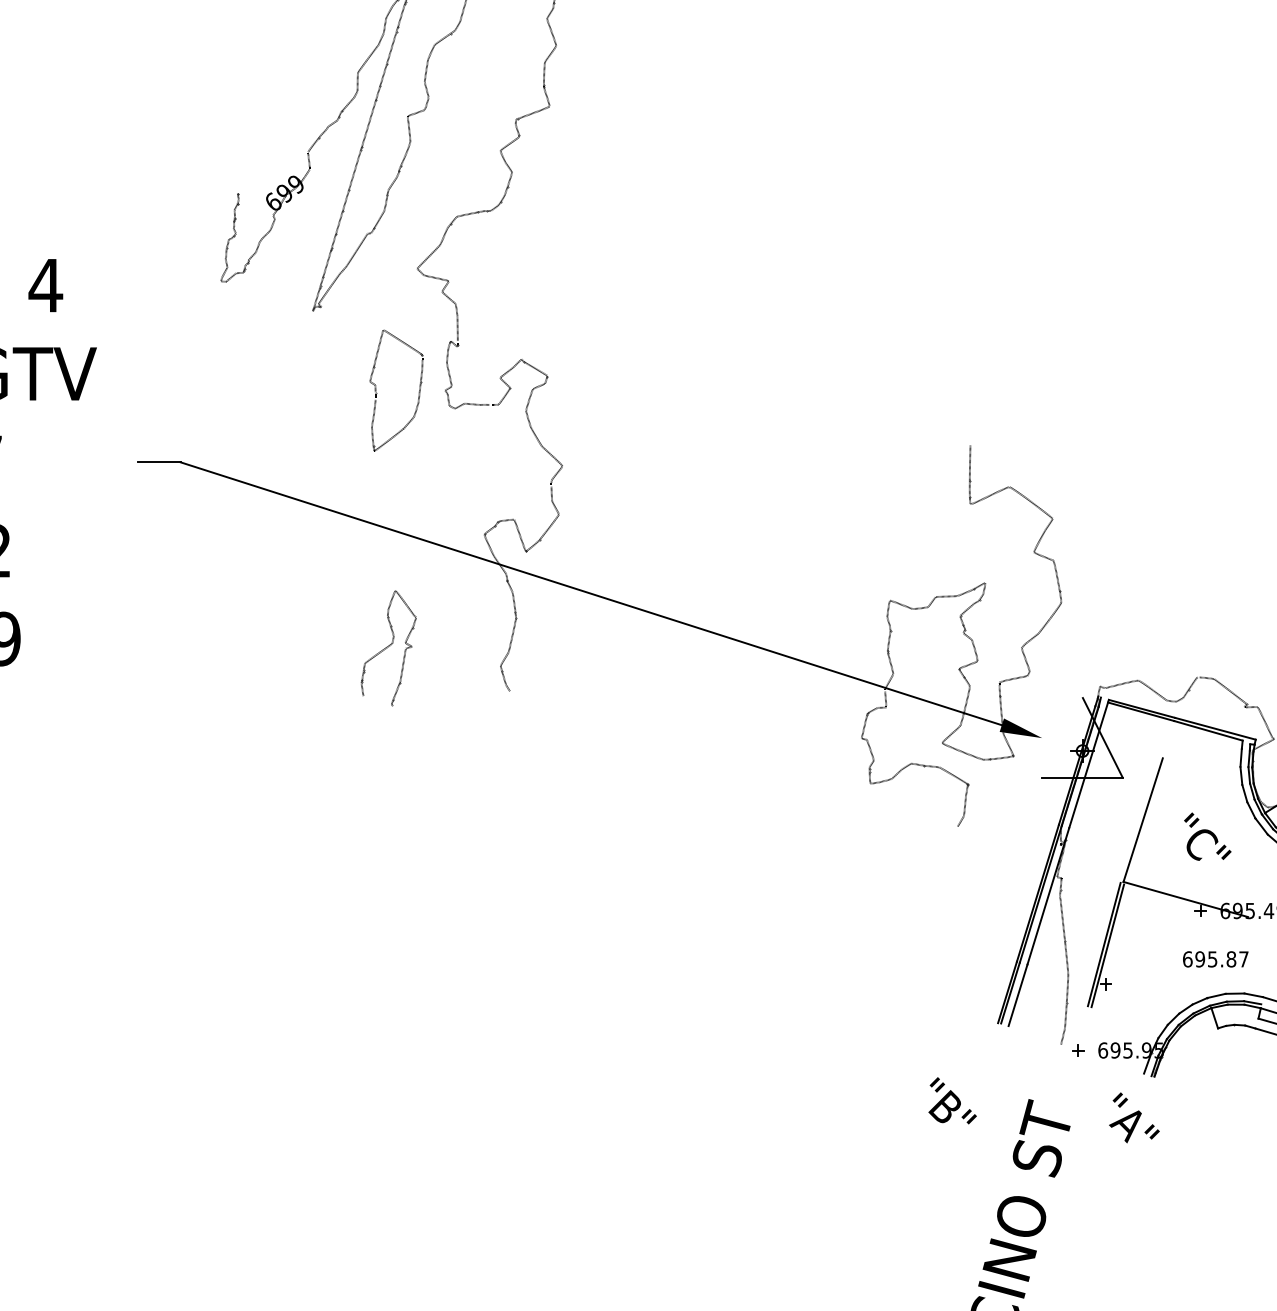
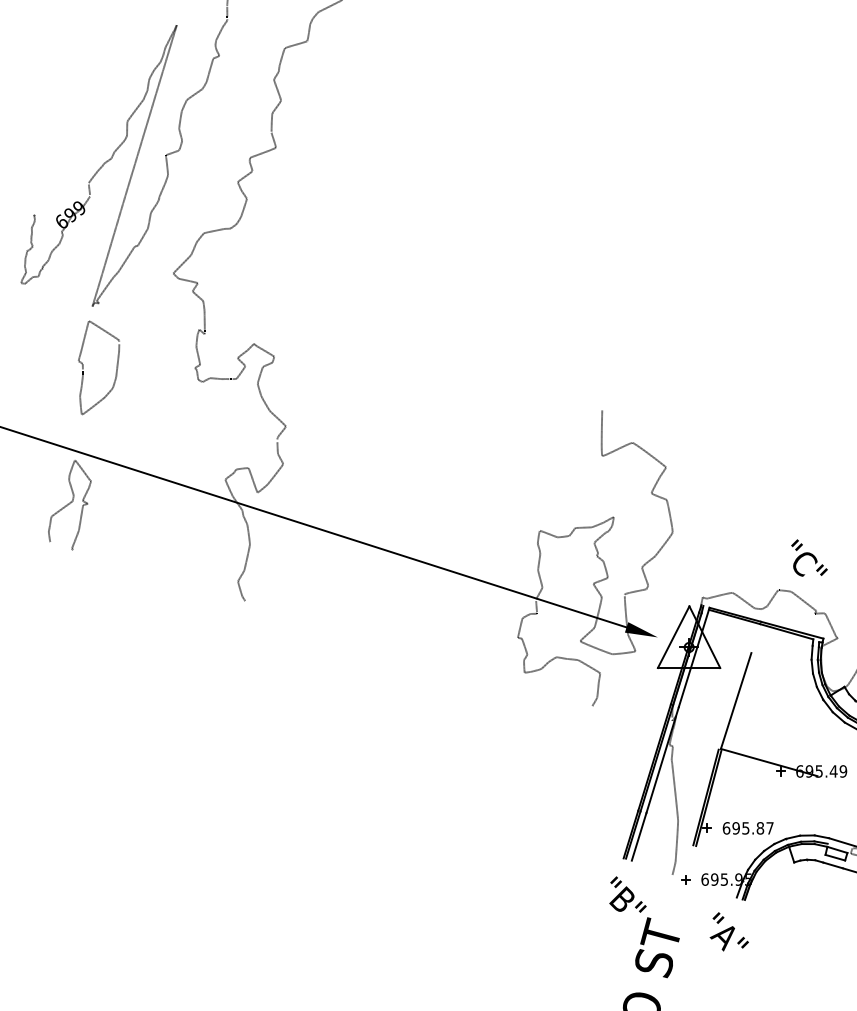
part: (377, 393) -> (84, 370), moved
curve: (388, 647) -> (69, 504), moved
line: (1062, 737) -> (673, 636), added
text: (1207, 836) -> (809, 557), moved
part: (1215, 959) -> (748, 828), moved
text: (952, 1100) -> (627, 894), moved

